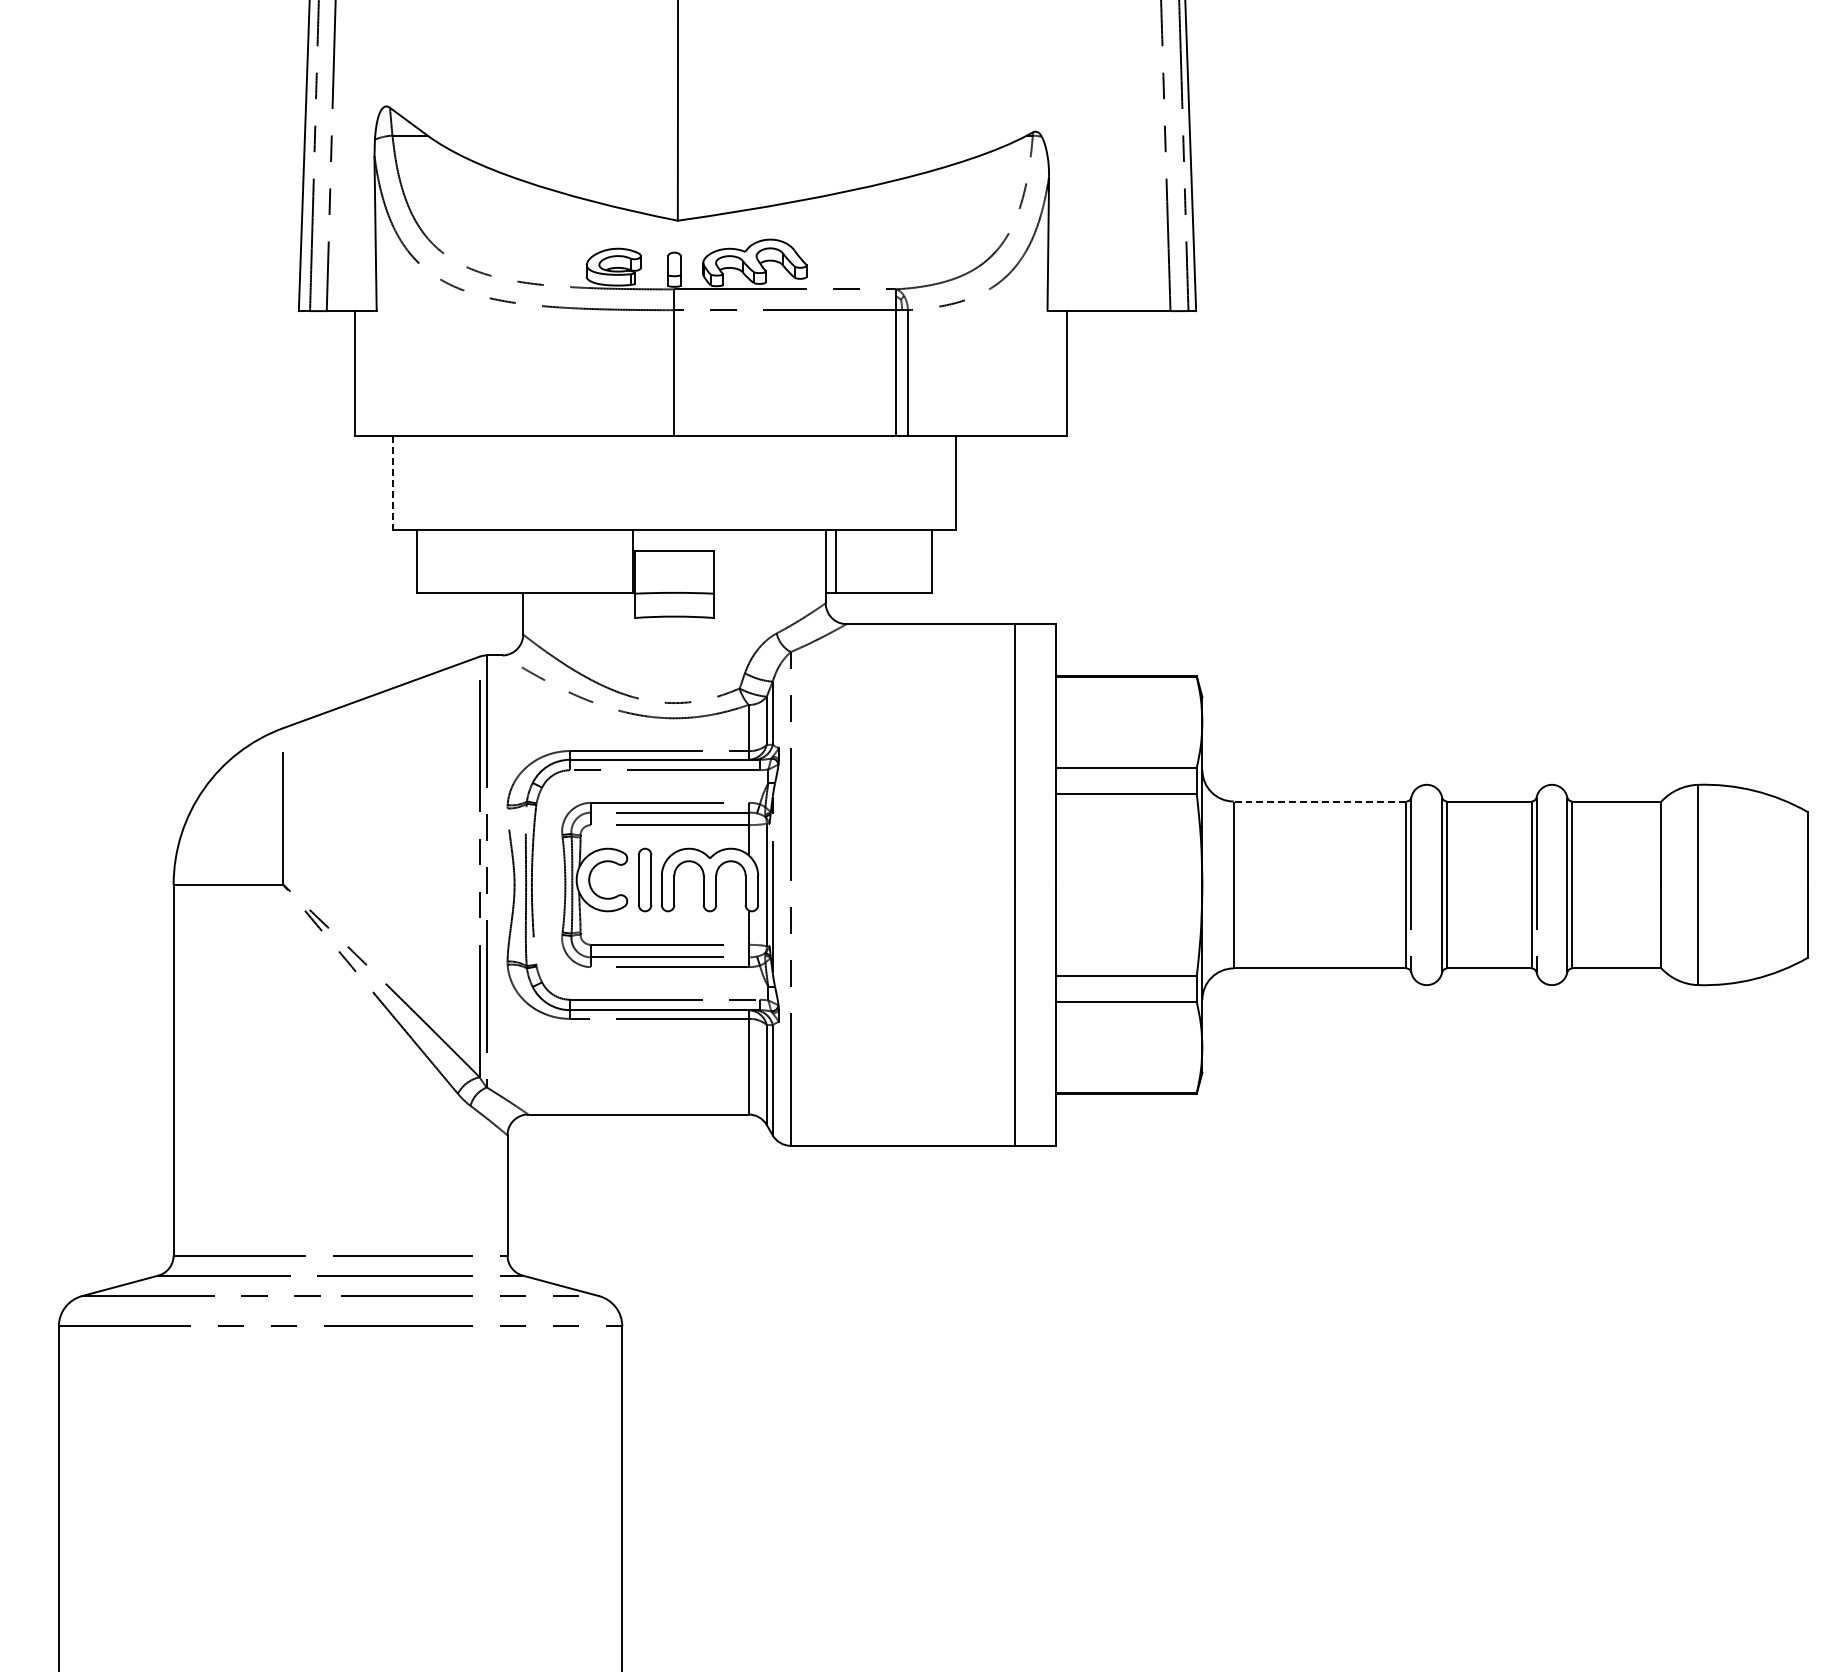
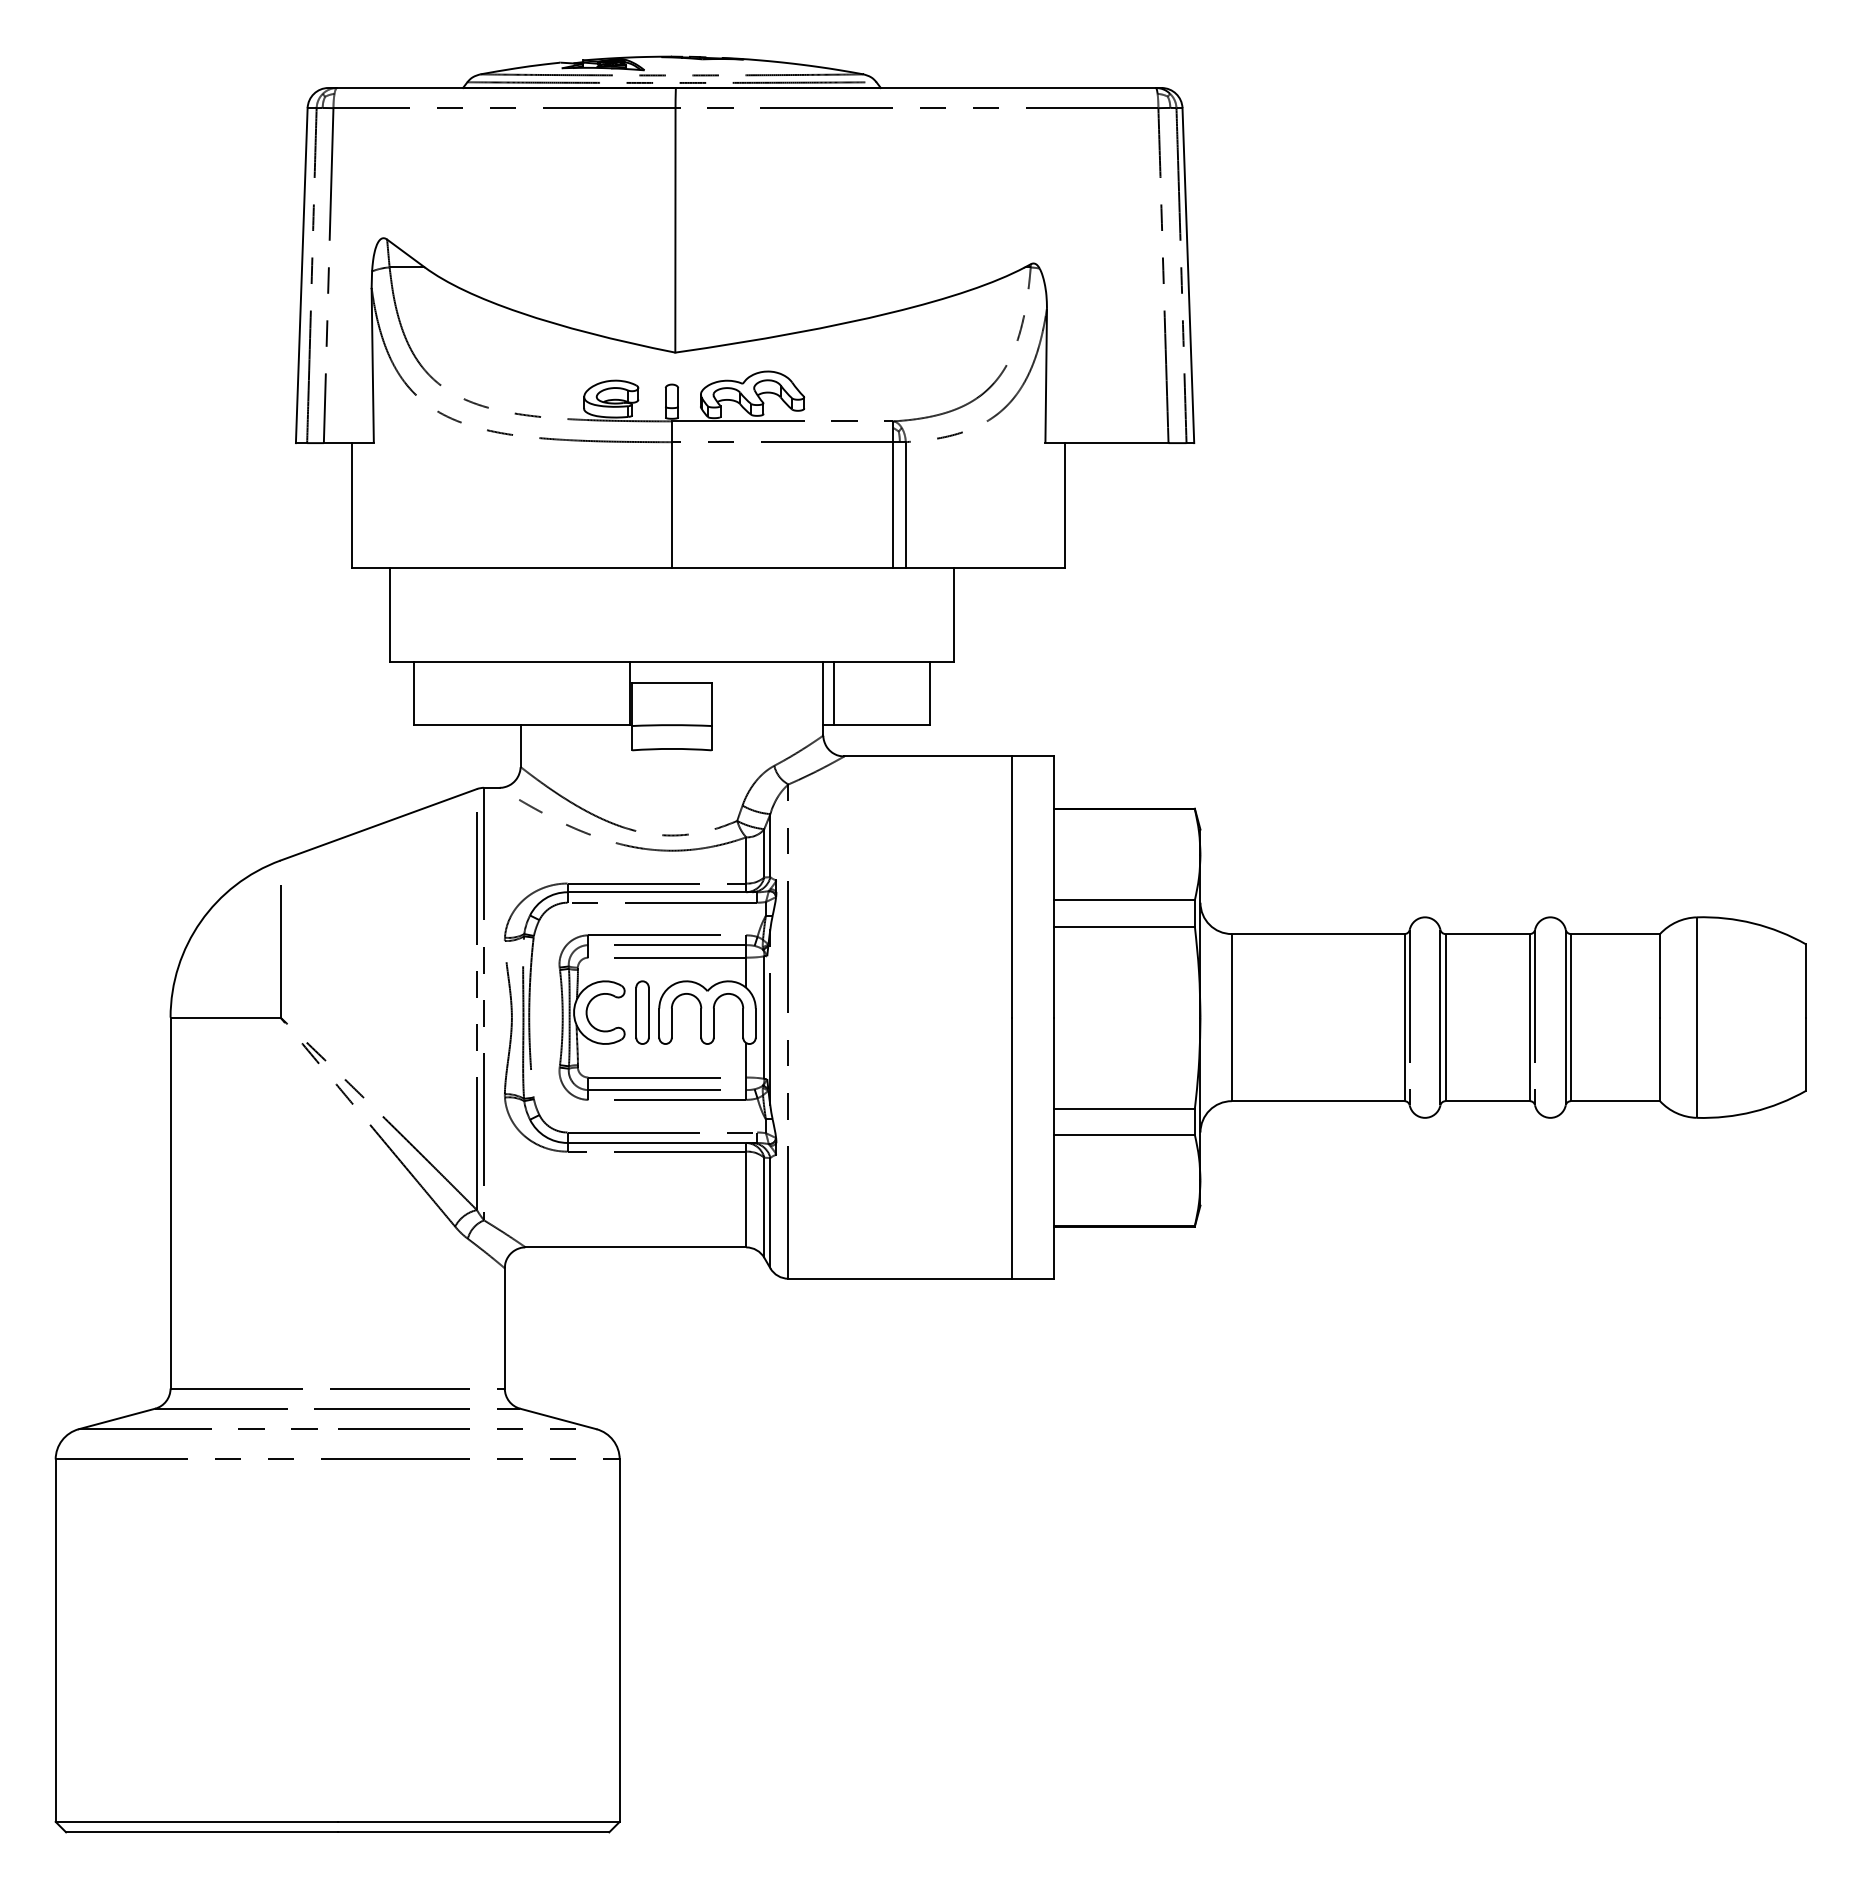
line: (392, 483) -> (389, 615), dashed -> solid
line: (1319, 801) -> (1317, 934), dashed -> solid

